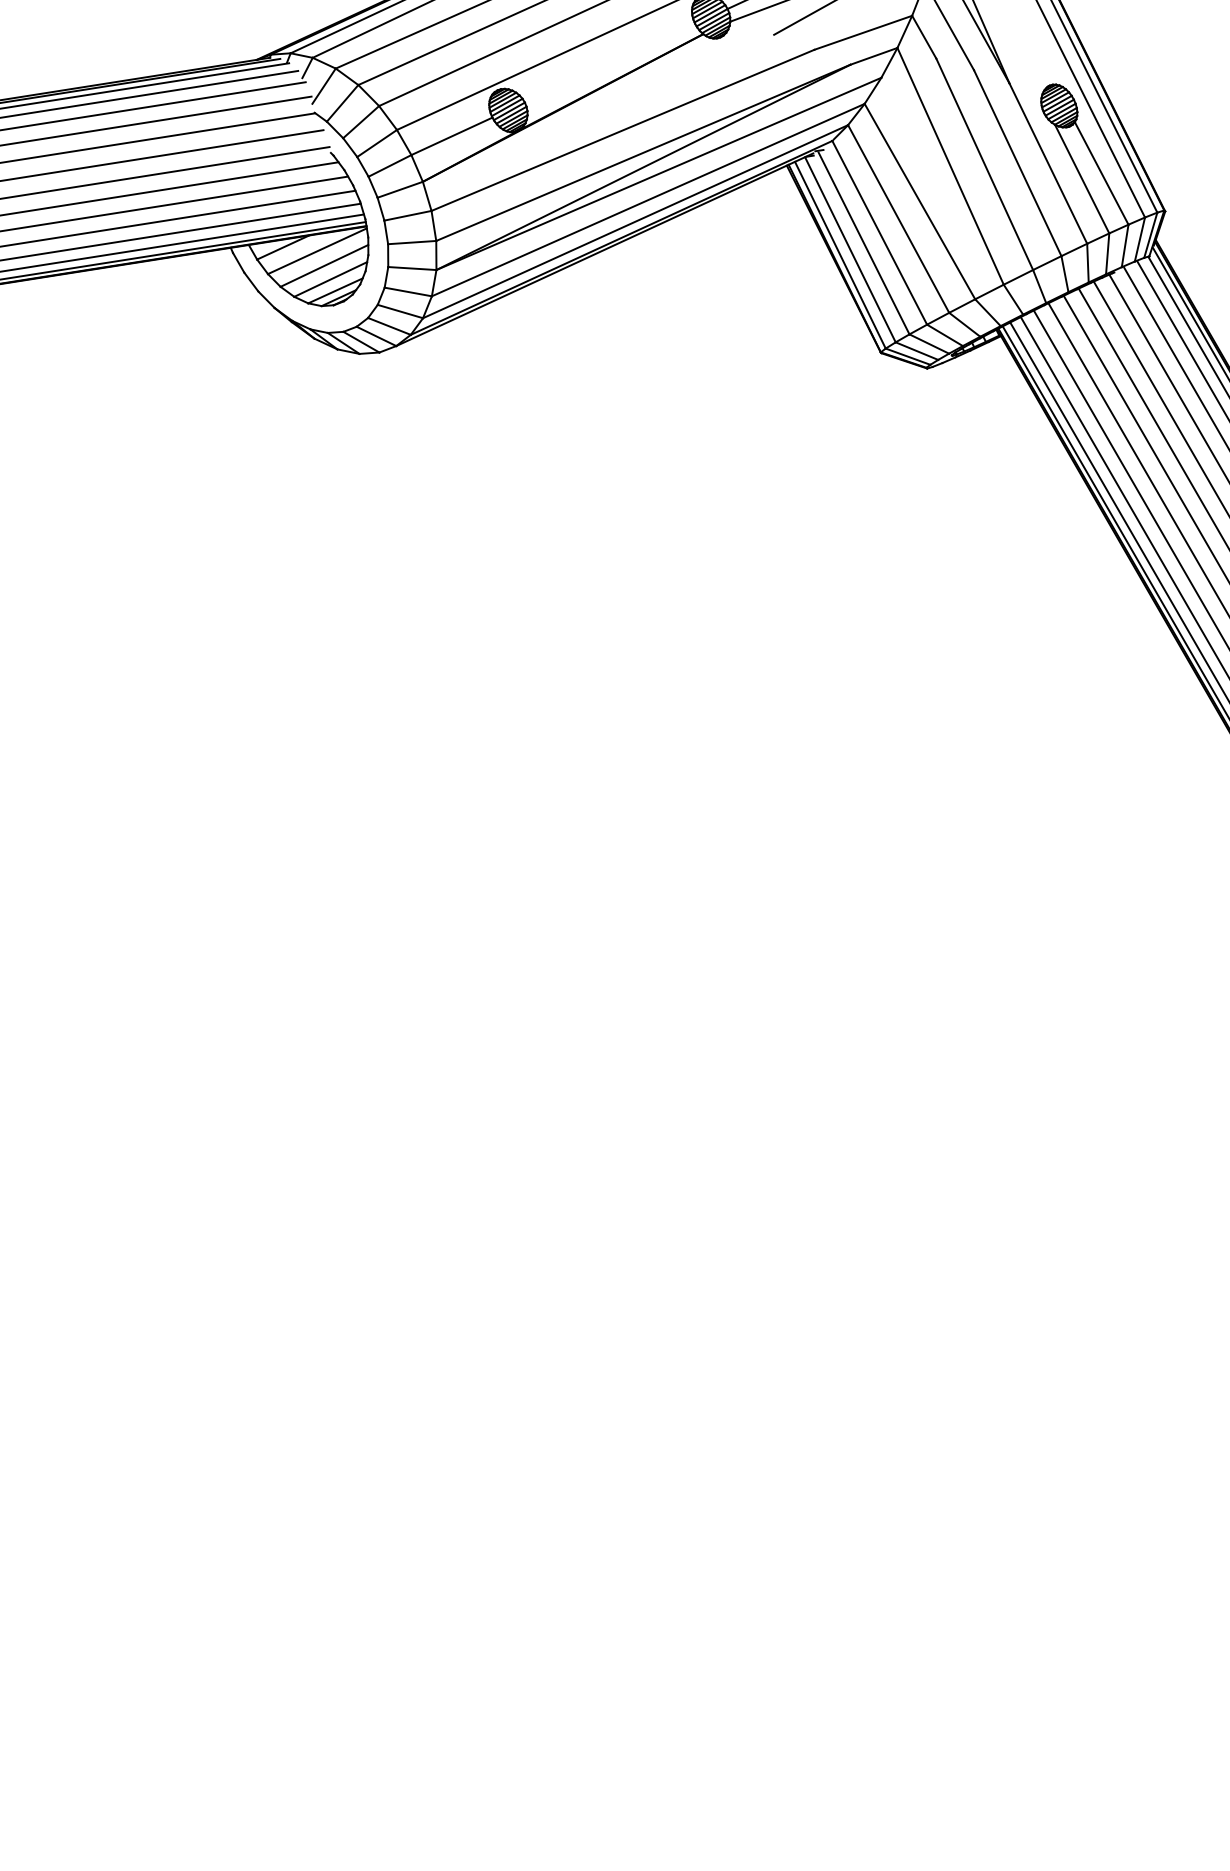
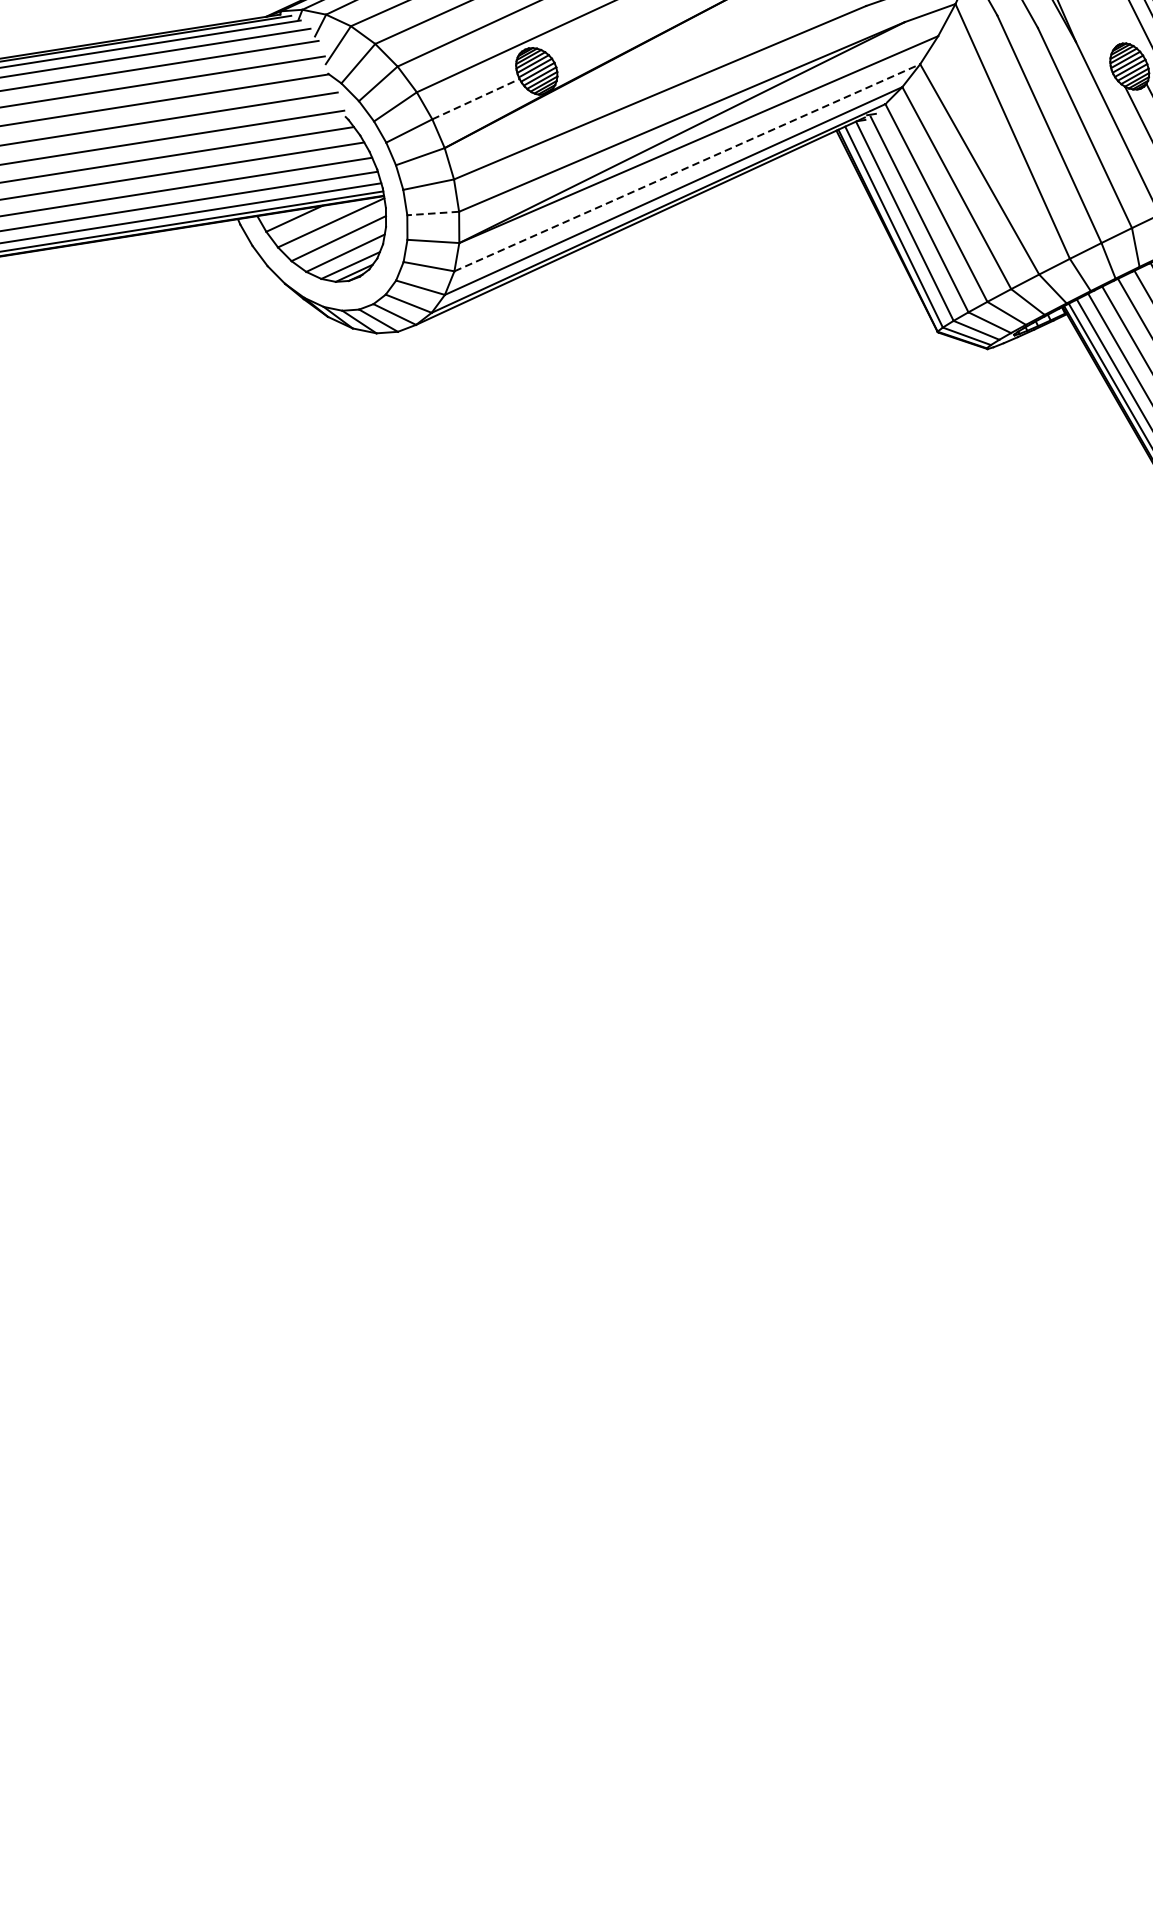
line: (451, 136) -> (475, 99), solid -> dashed
line: (648, 200) -> (687, 168), solid -> dashed
line: (411, 242) -> (432, 213), solid -> dashed

